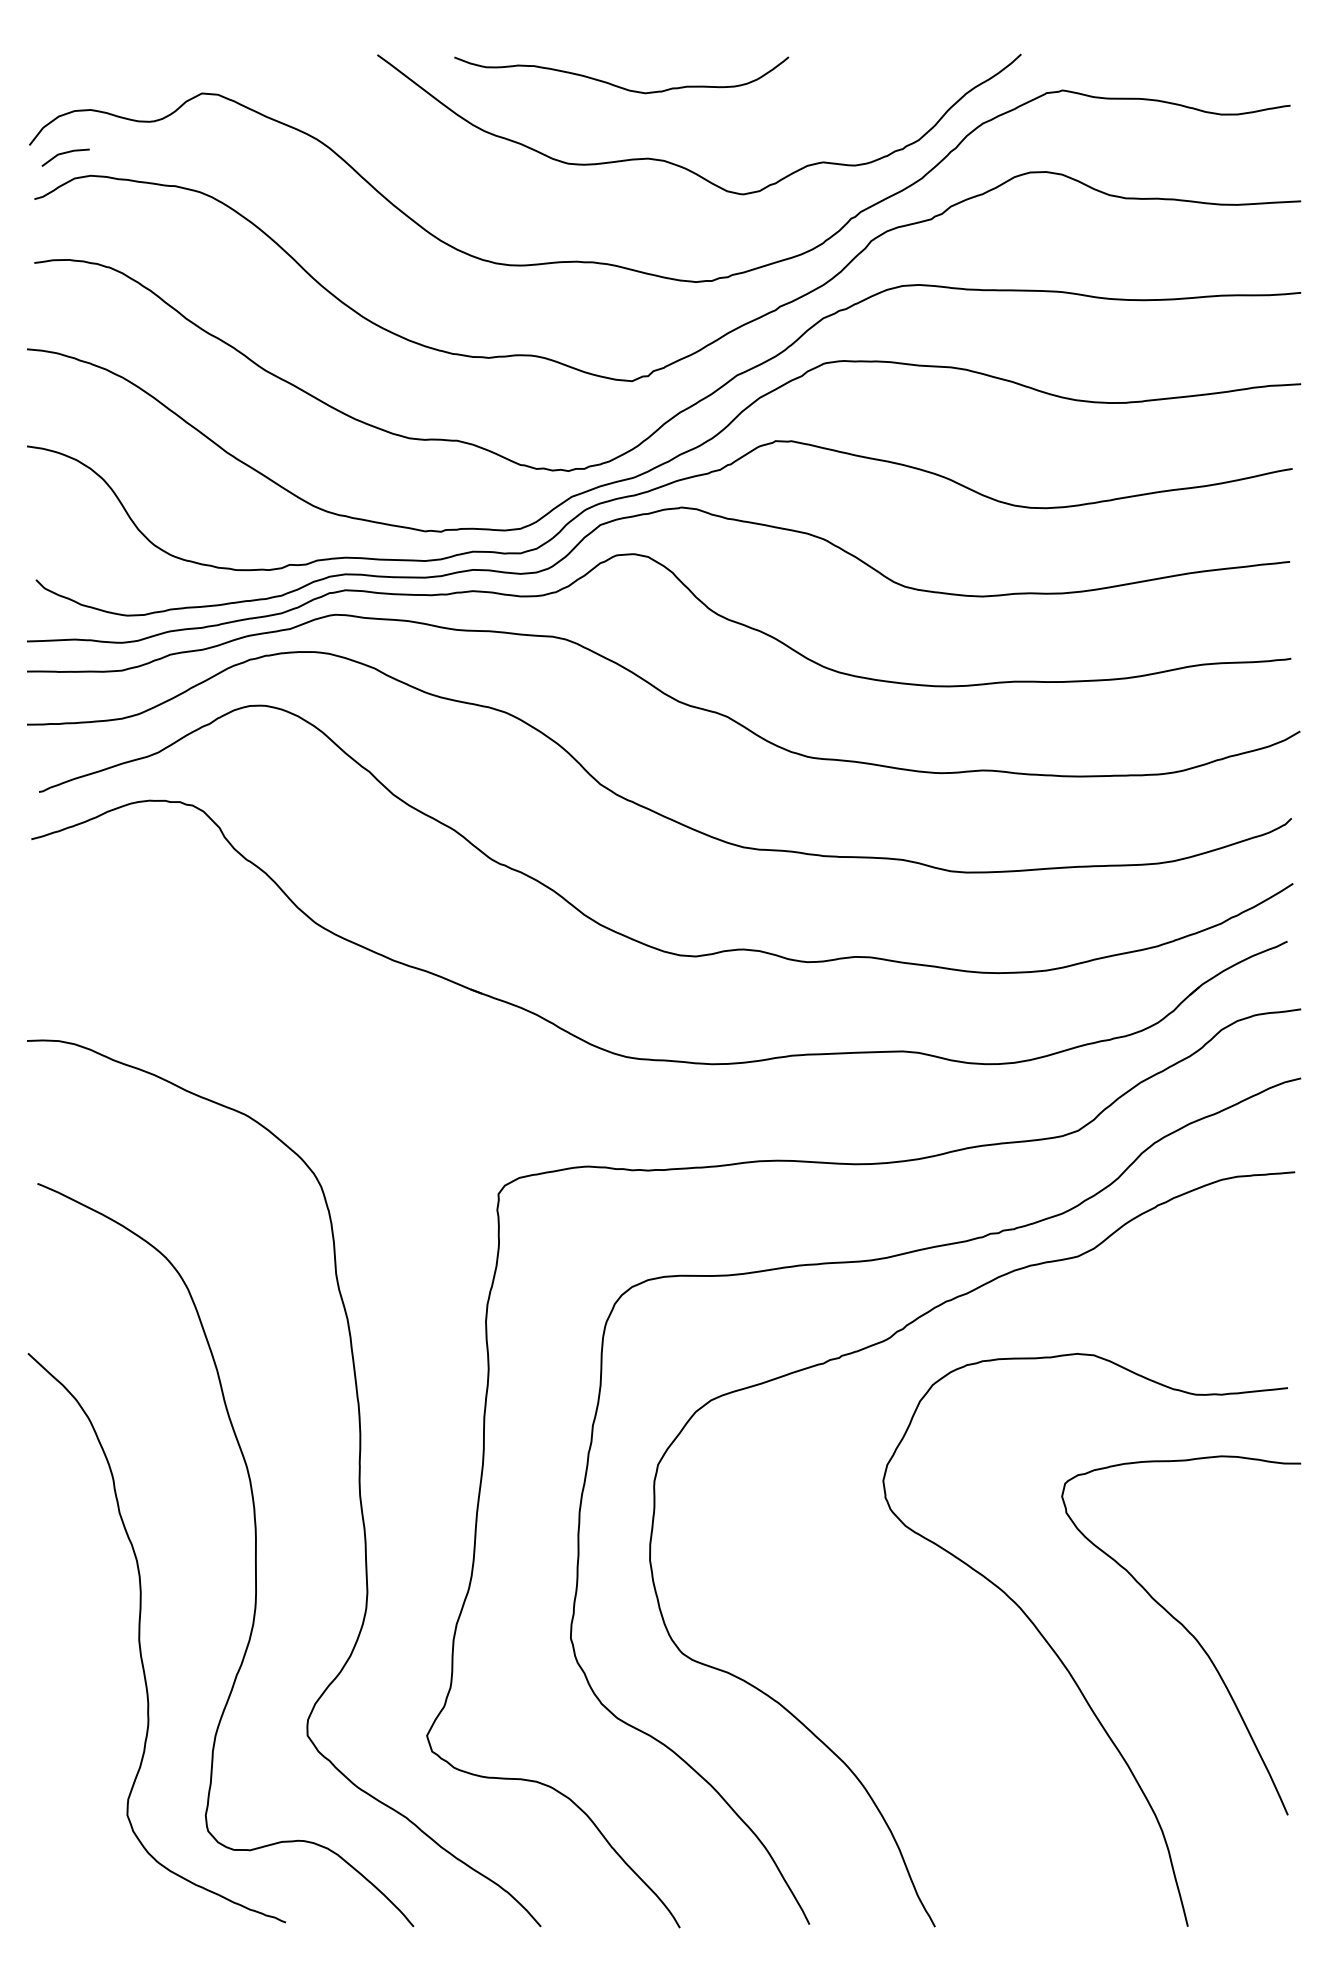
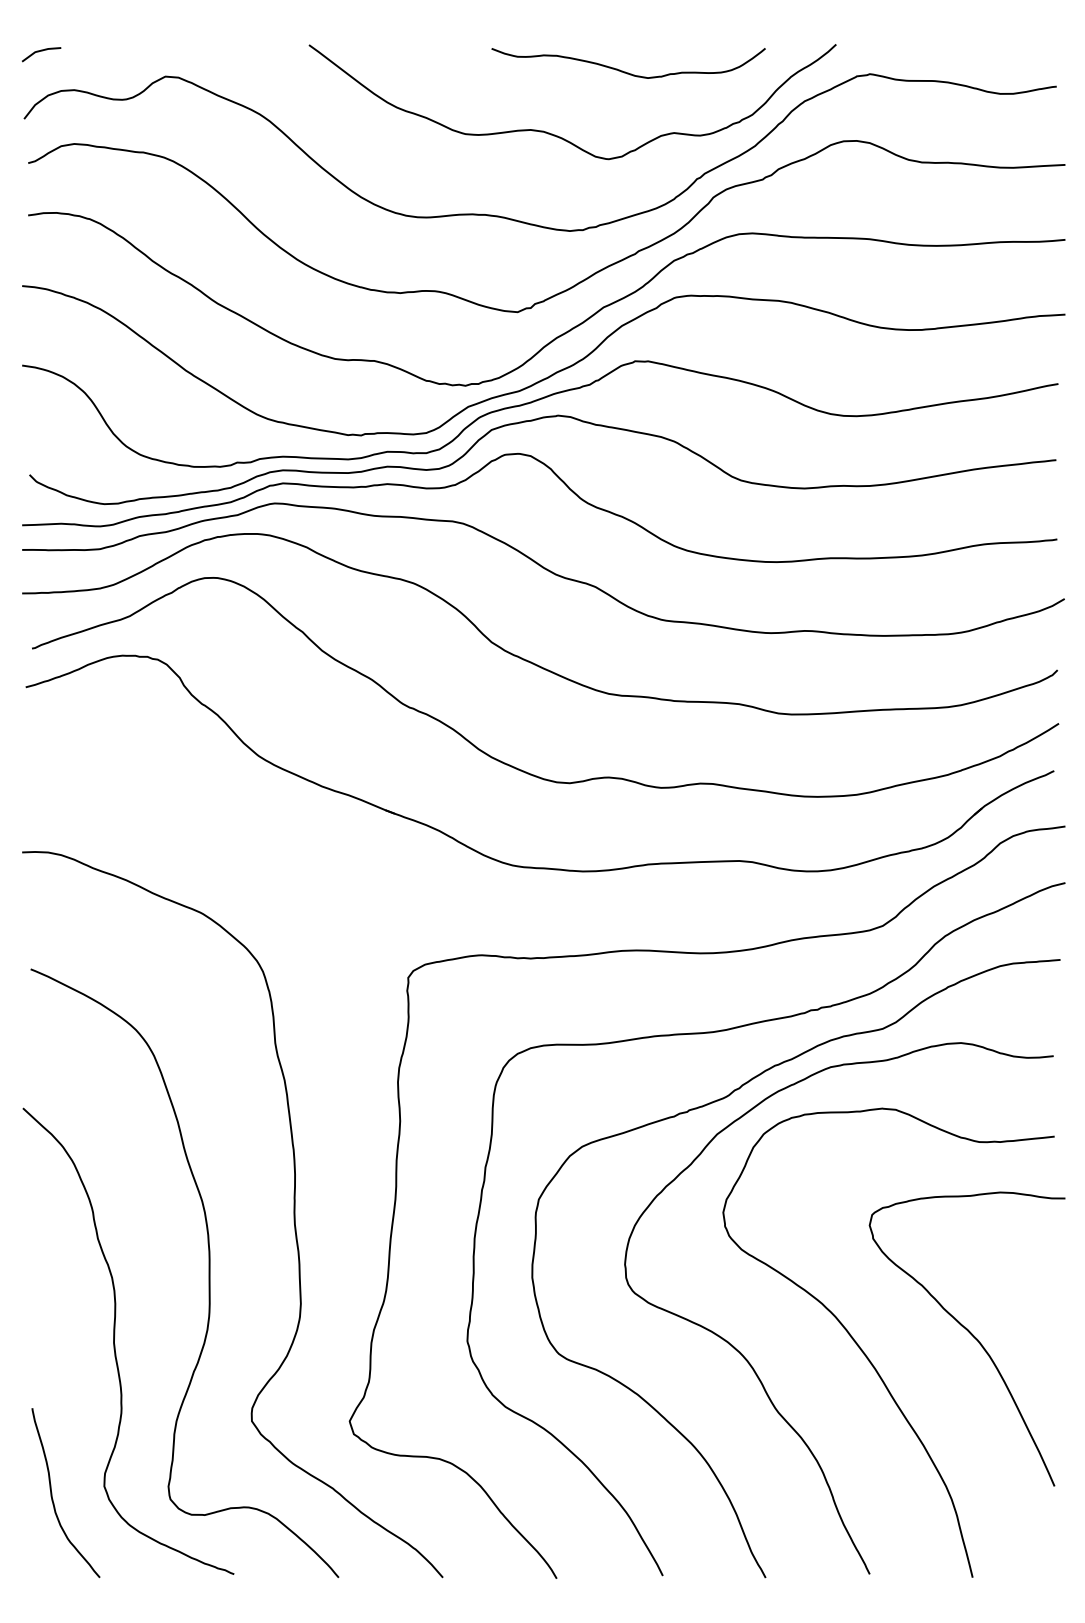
curve: (617, 85) -> (625, 71), moved
line: (63, 154) -> (39, 52), moved
curve: (919, 1669) -> (752, 1367), added
curve: (64, 1828) -> (52, 1497), added

